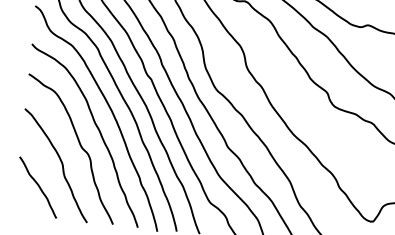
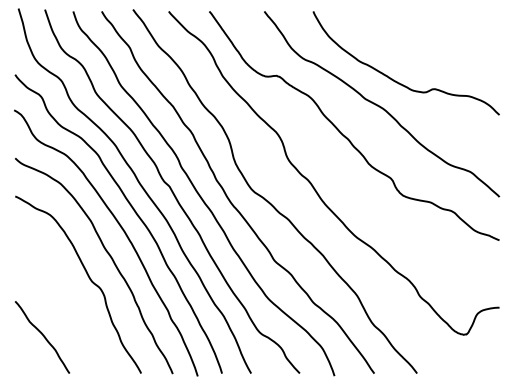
curve: (61, 163) -> (68, 304), removed

